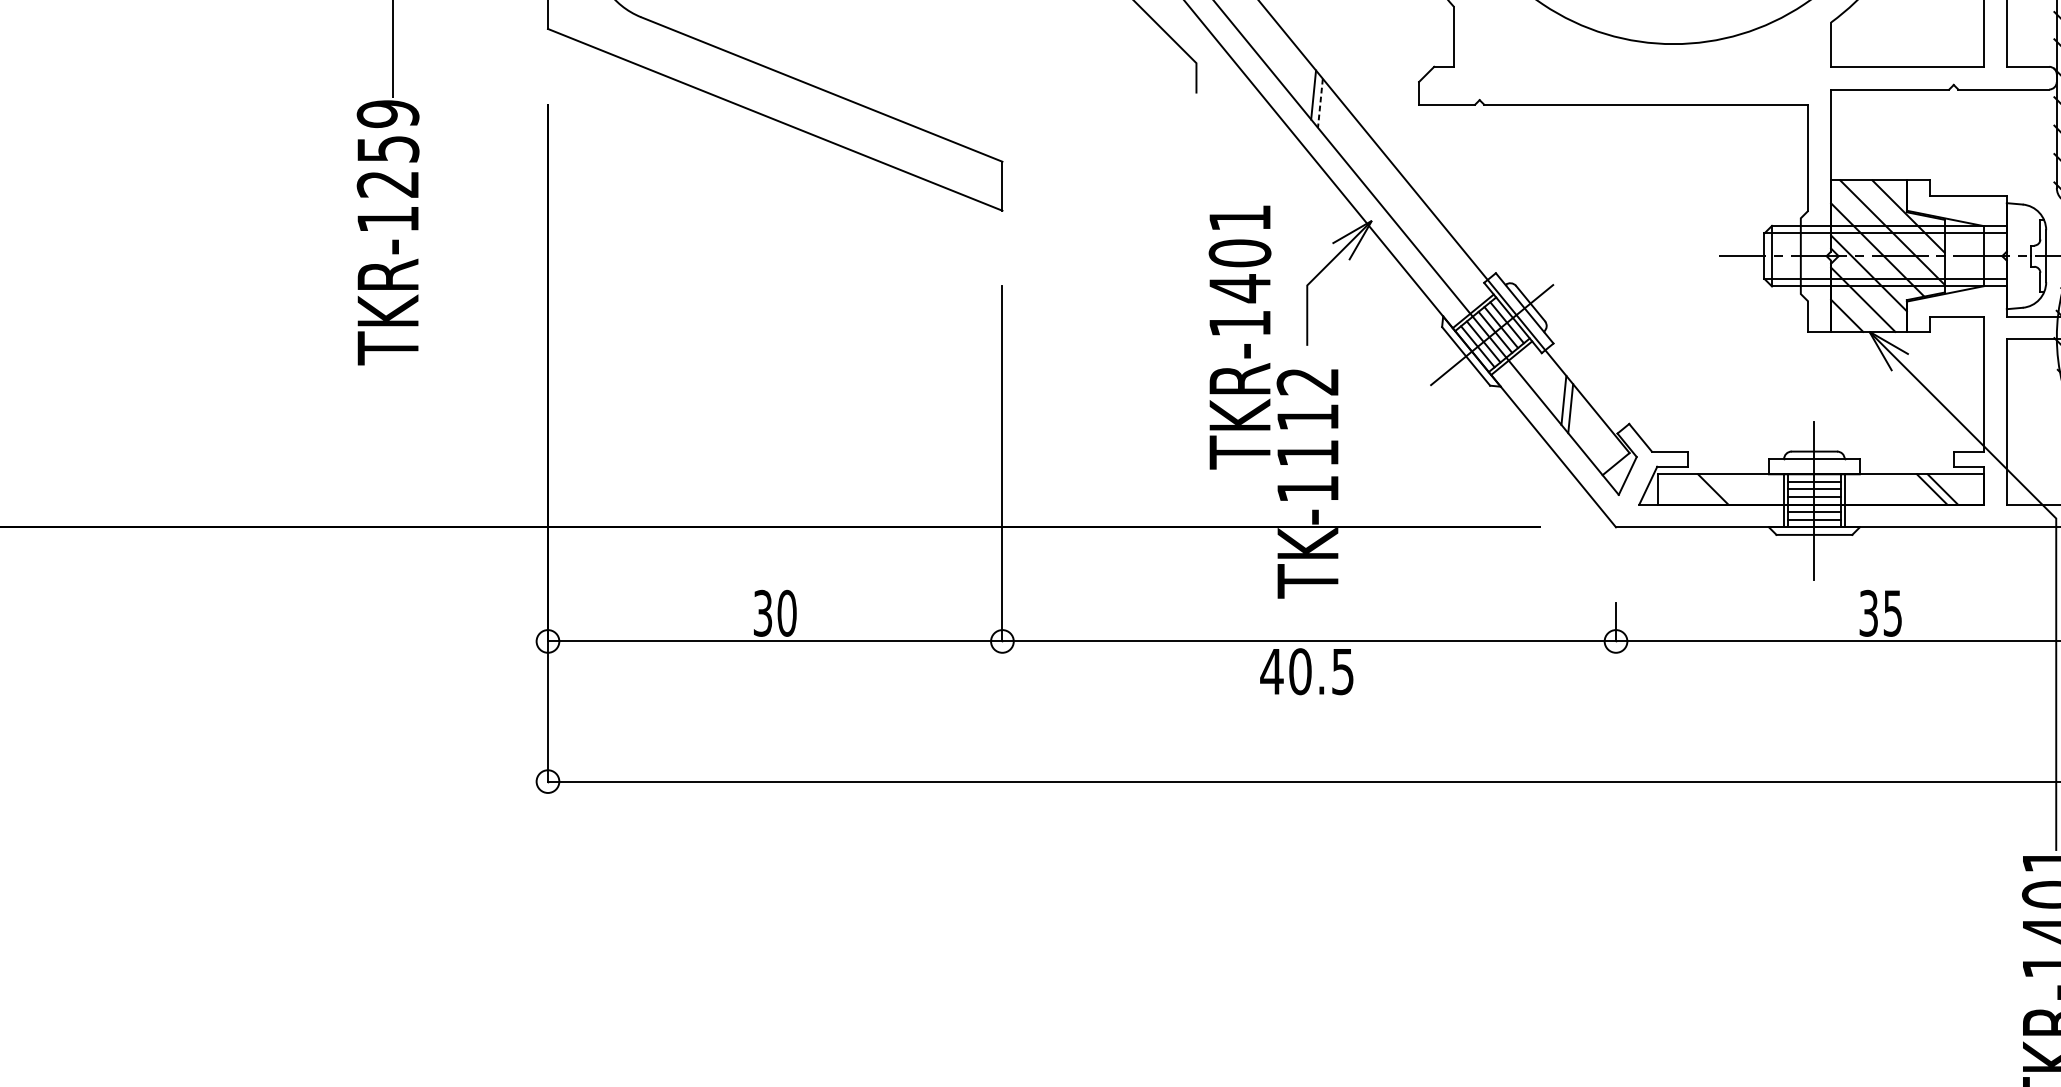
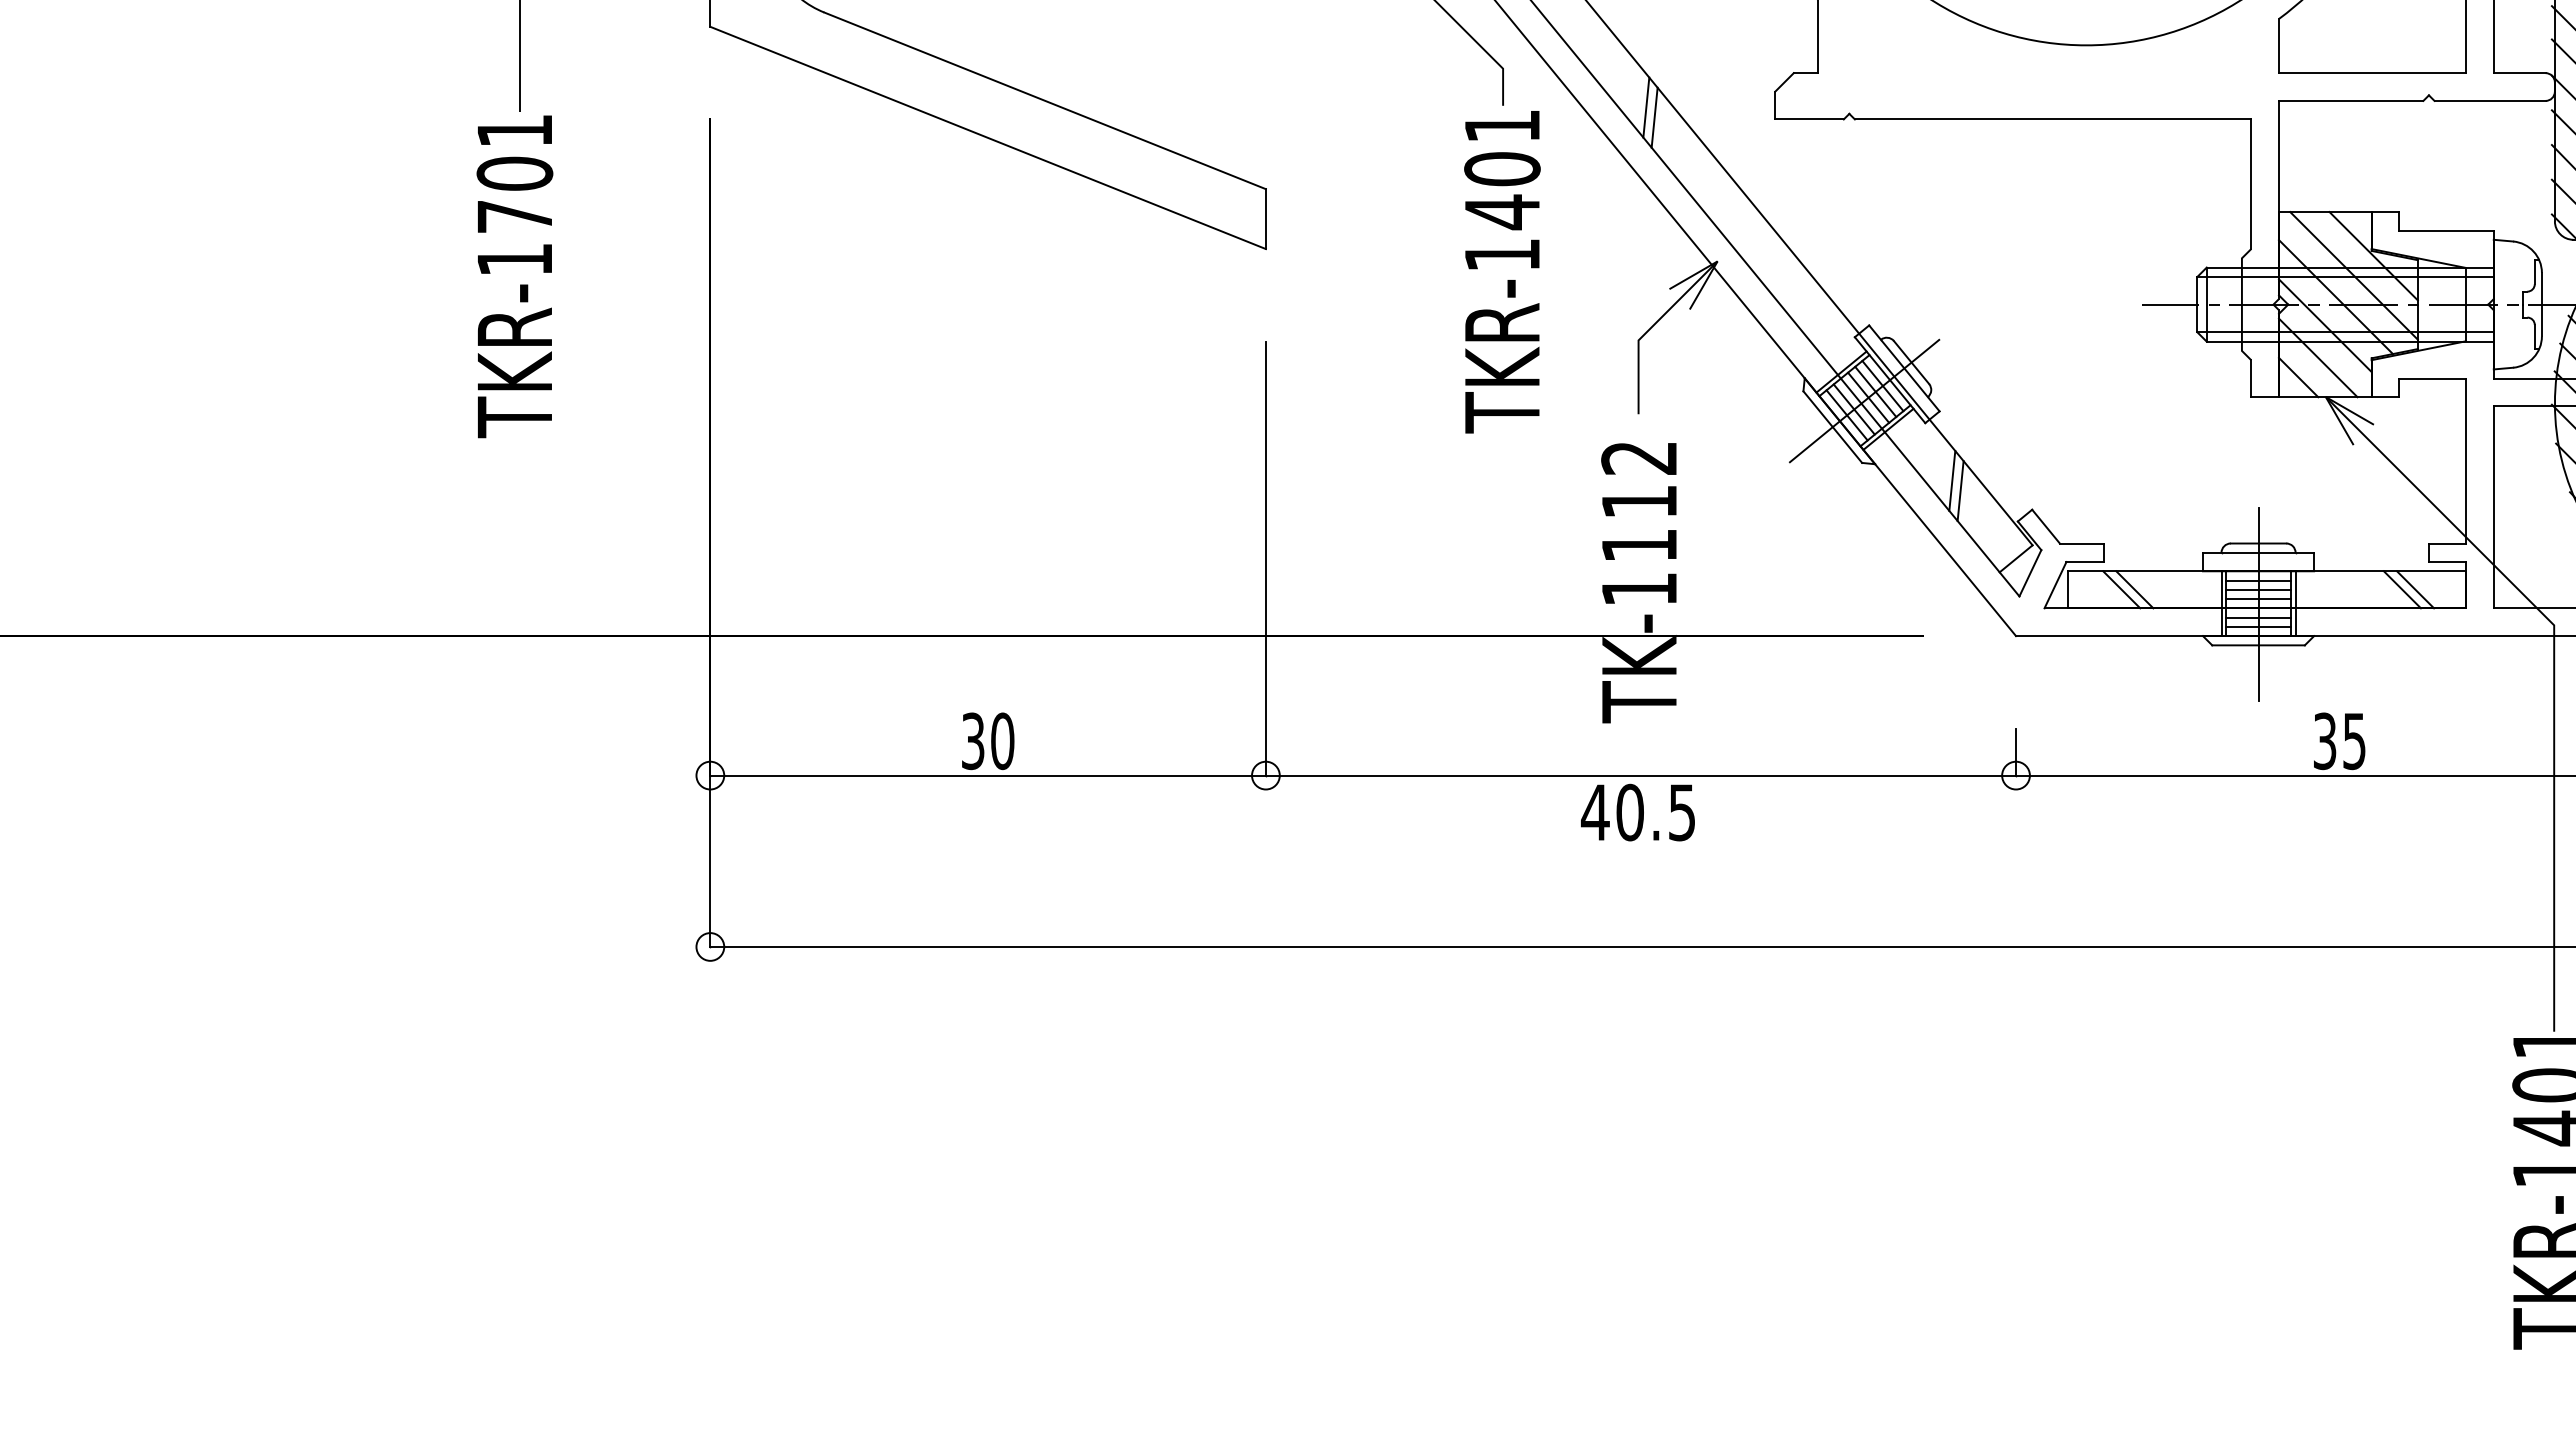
line: (1320, 103) -> (1654, 118), dashed -> solid
text: (387, 148) -> (514, 173), TKR-1259 -> TKR-1701
text: (1240, 337) -> (1502, 272), moved
line: (1702, 489) -> (2121, 589), added

